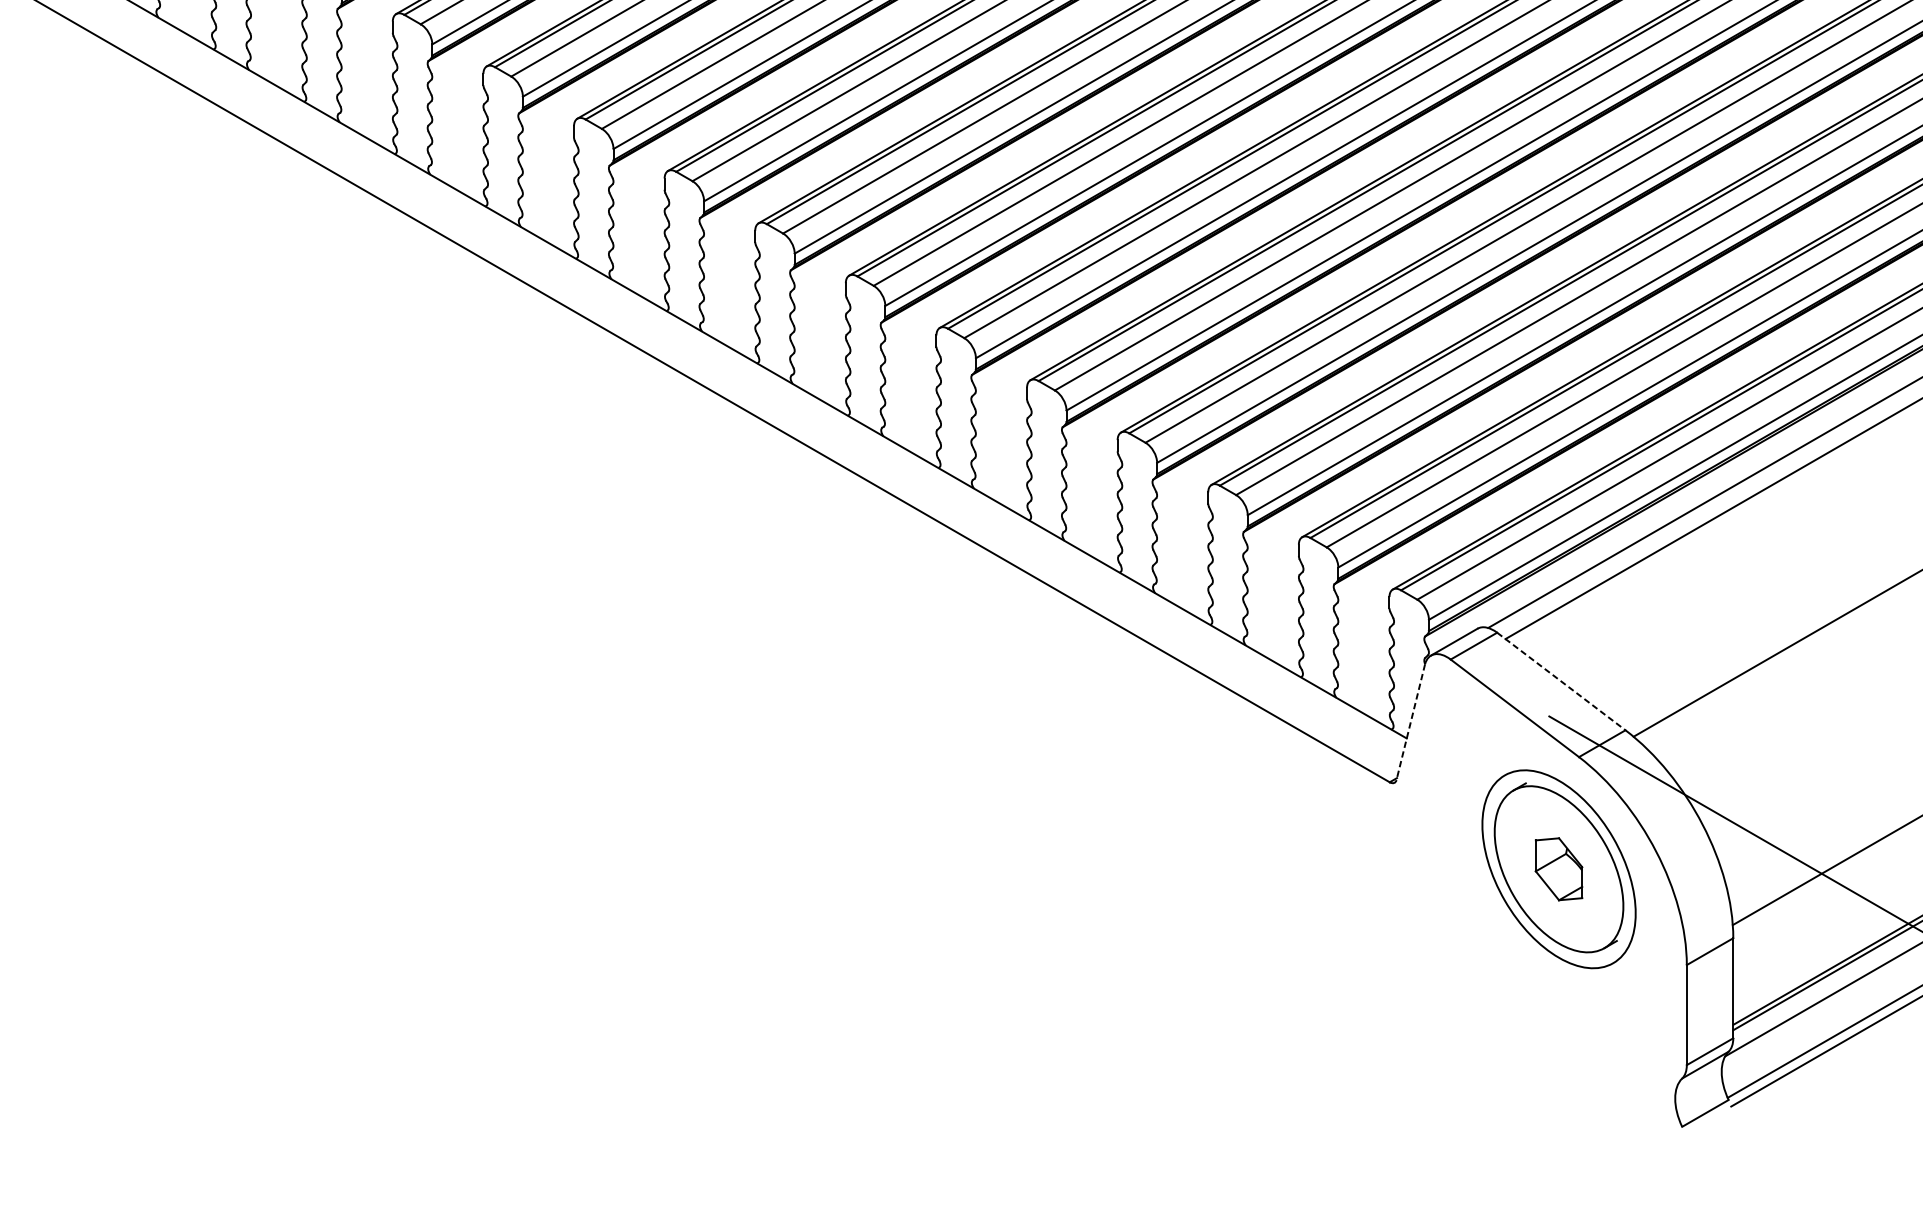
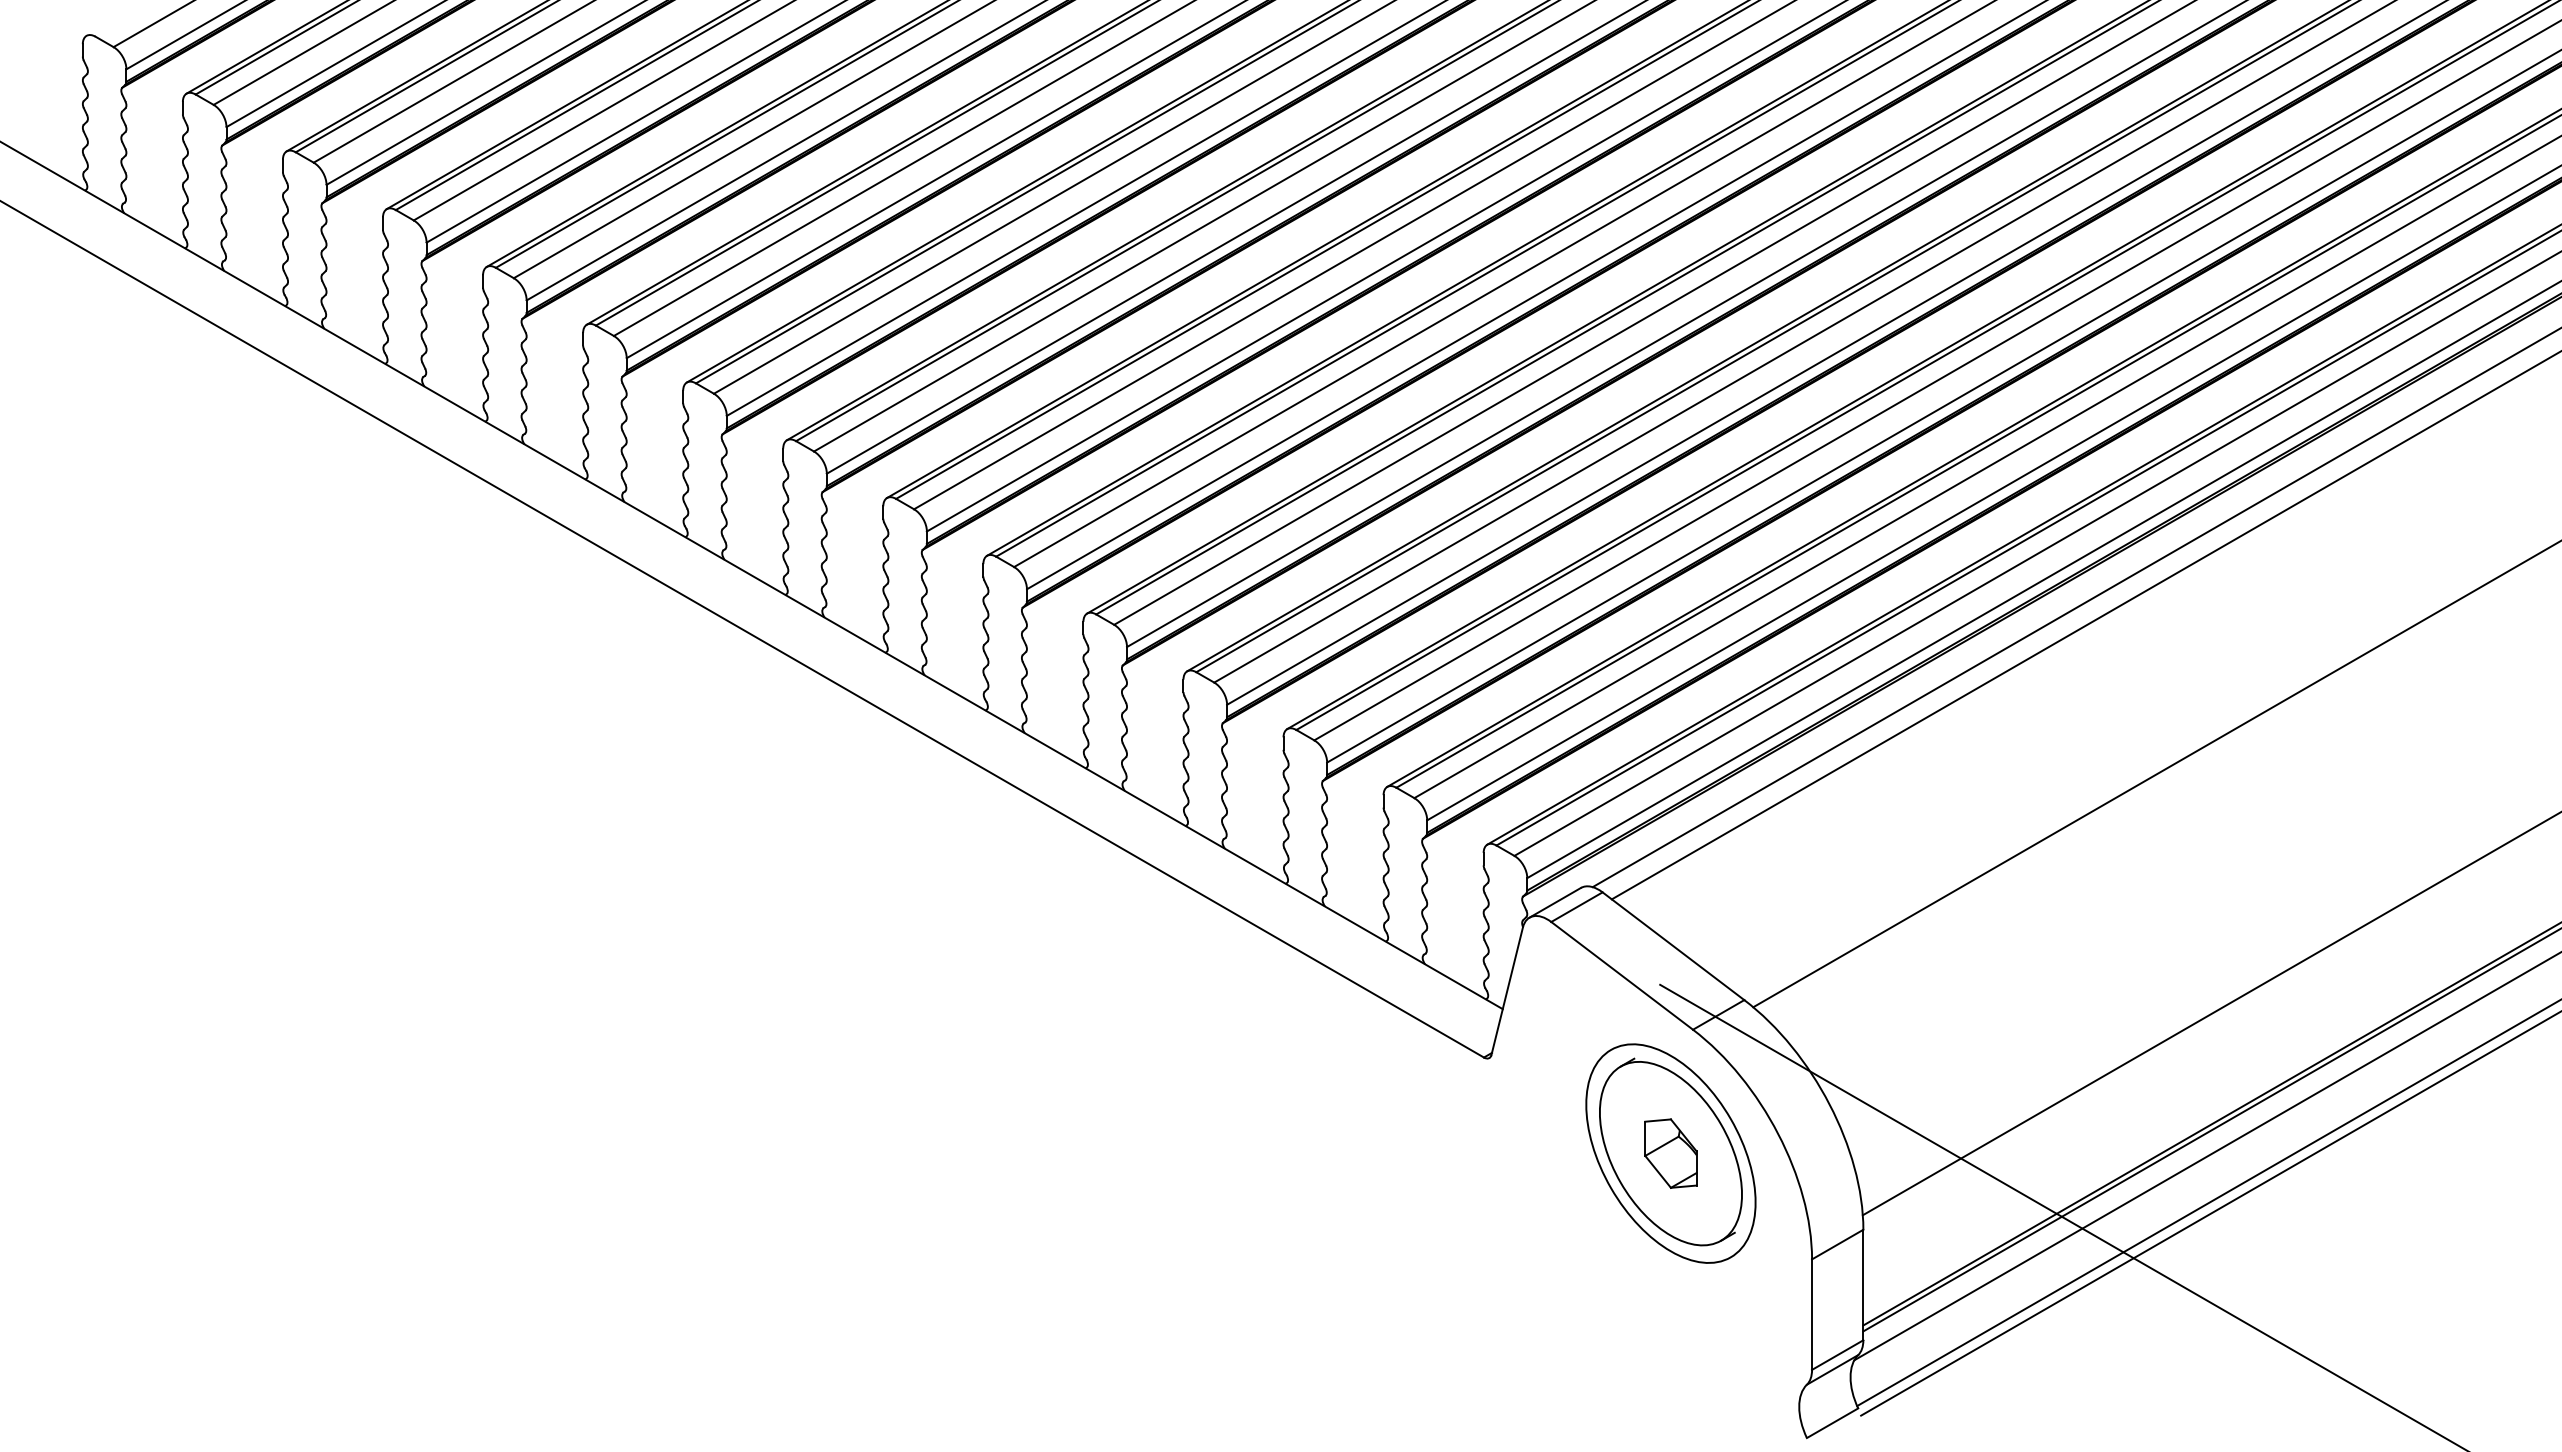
line: (1561, 681) -> (1673, 946), dashed -> solid
line: (1411, 722) -> (1507, 991), dashed -> solid

